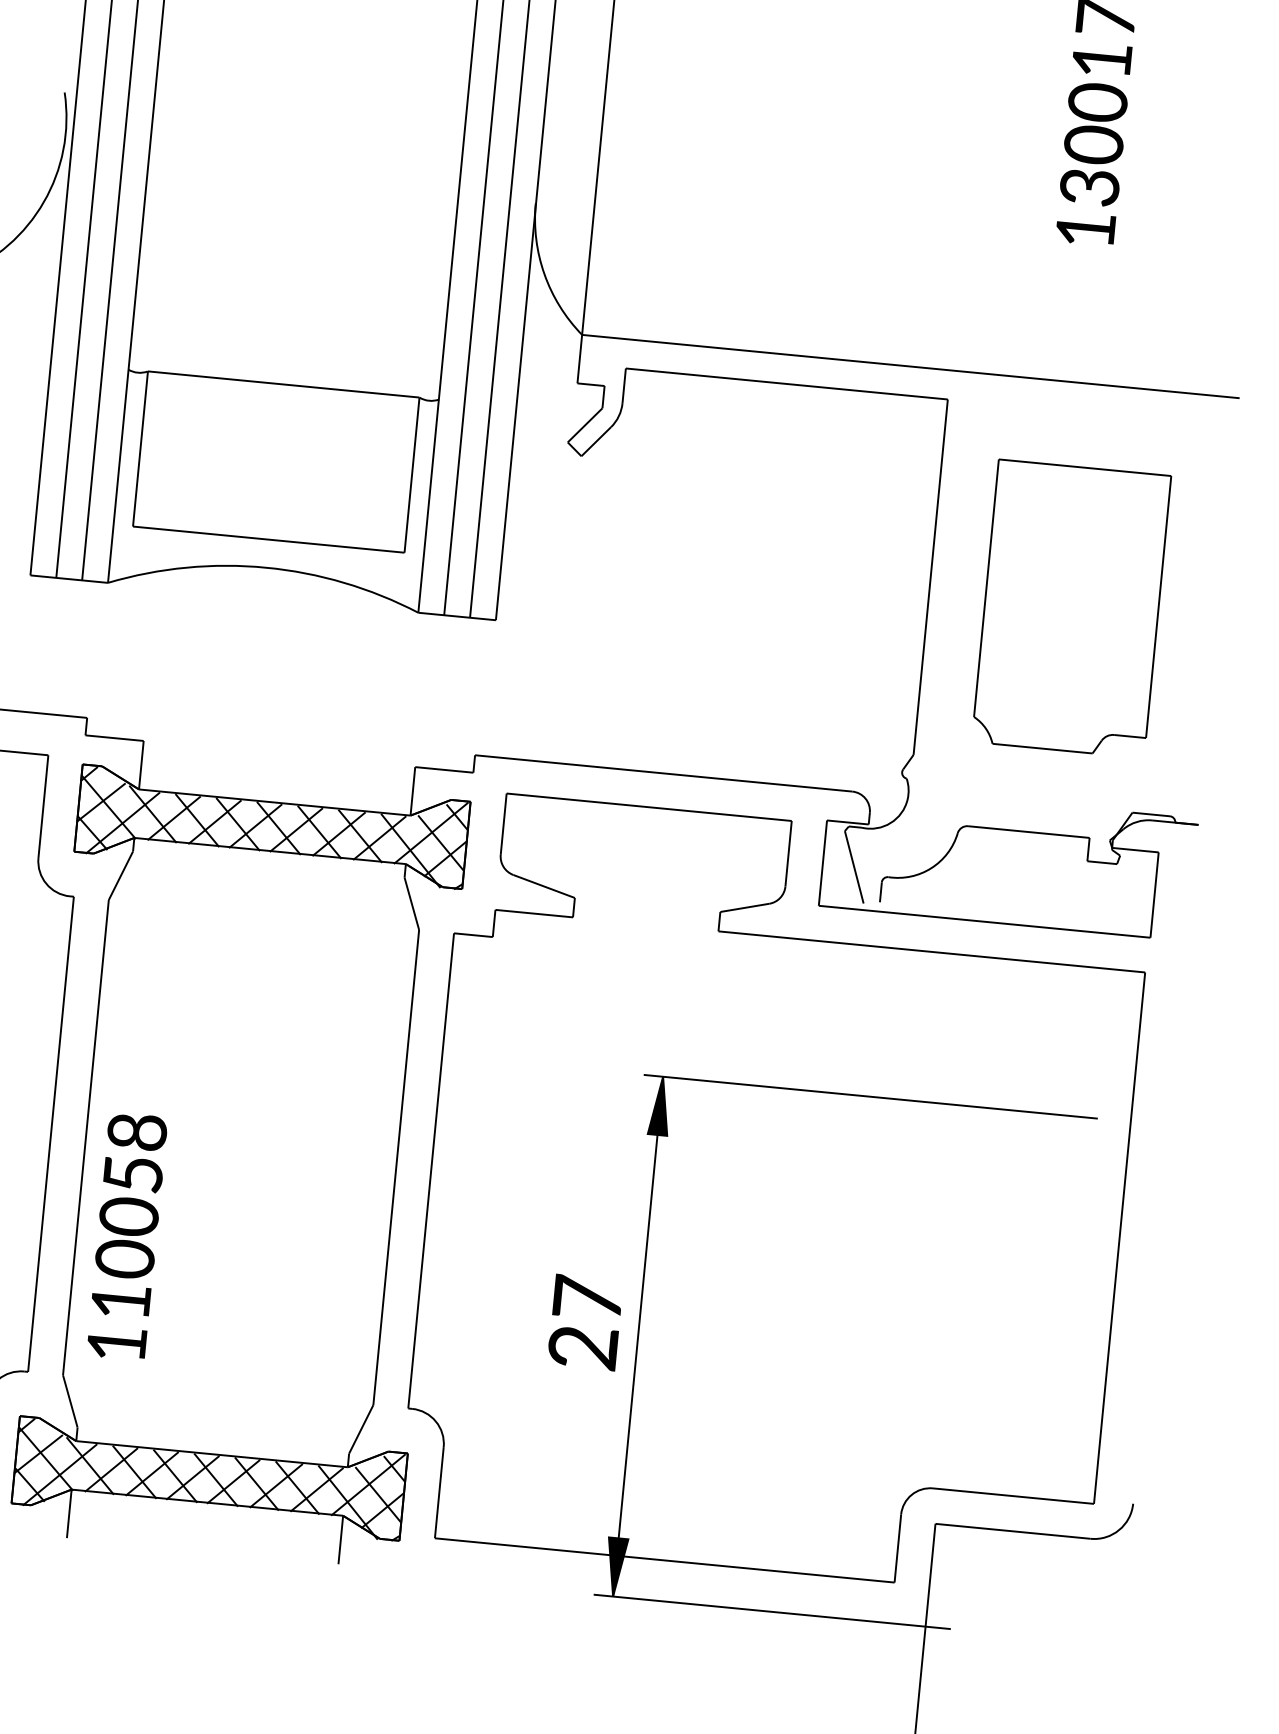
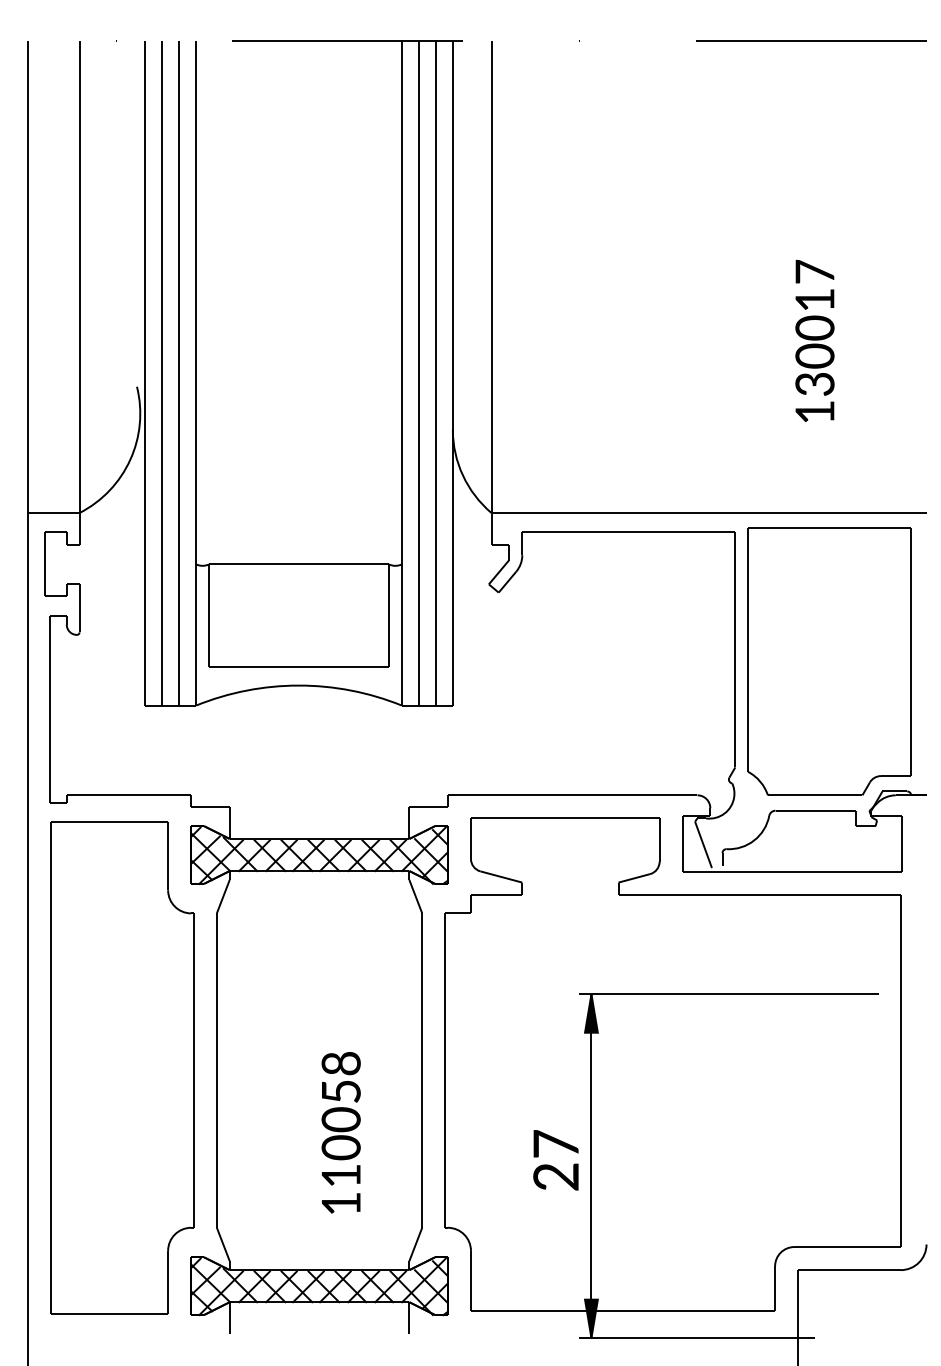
part: (1071, 608) -> (829, 661), size x1.43
text: (126, 1235) -> (340, 1132), moved

